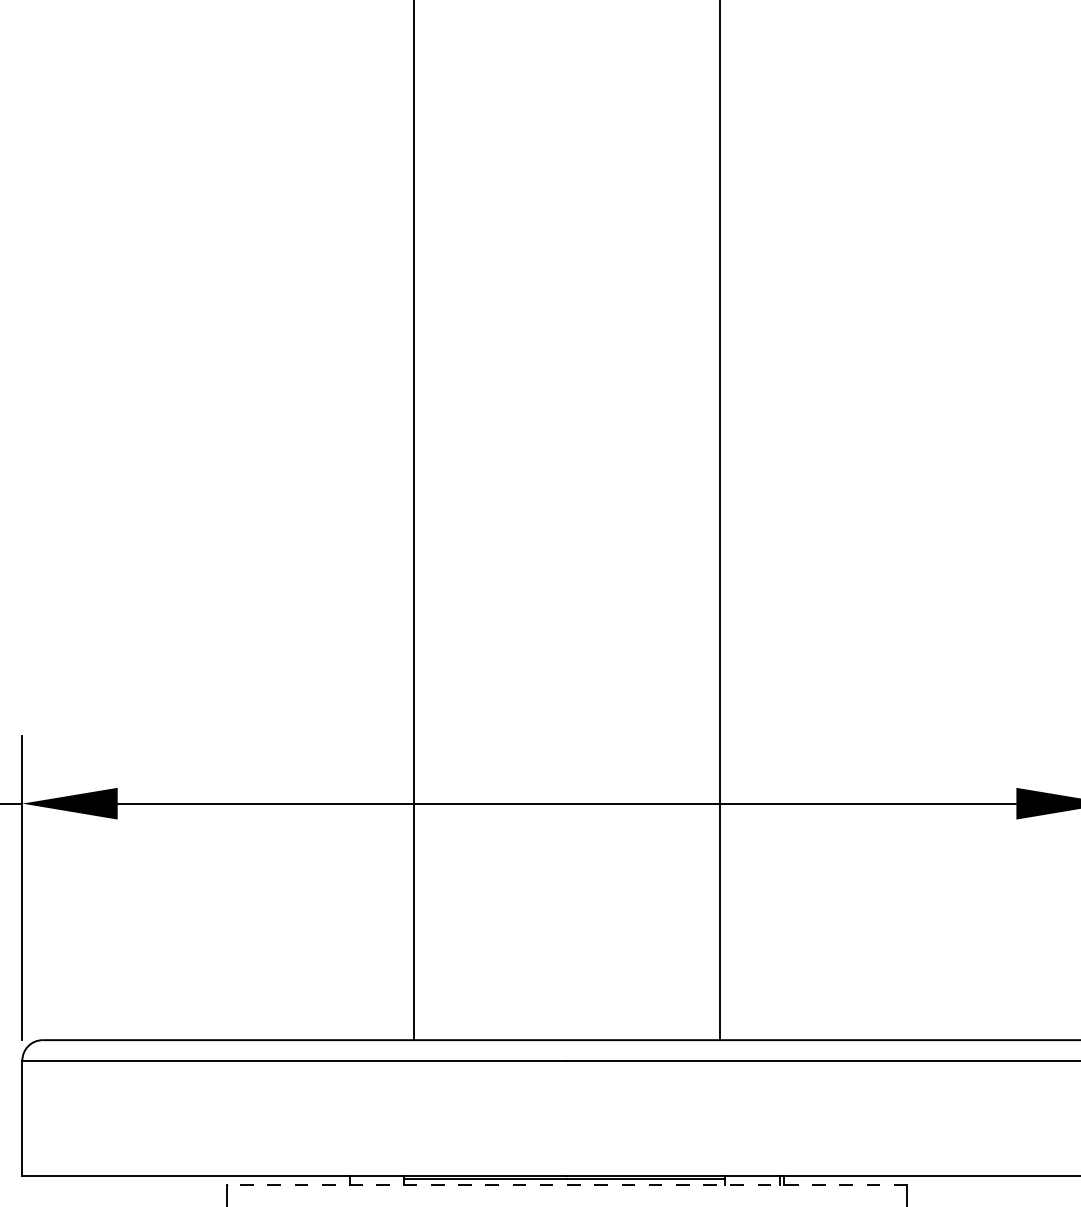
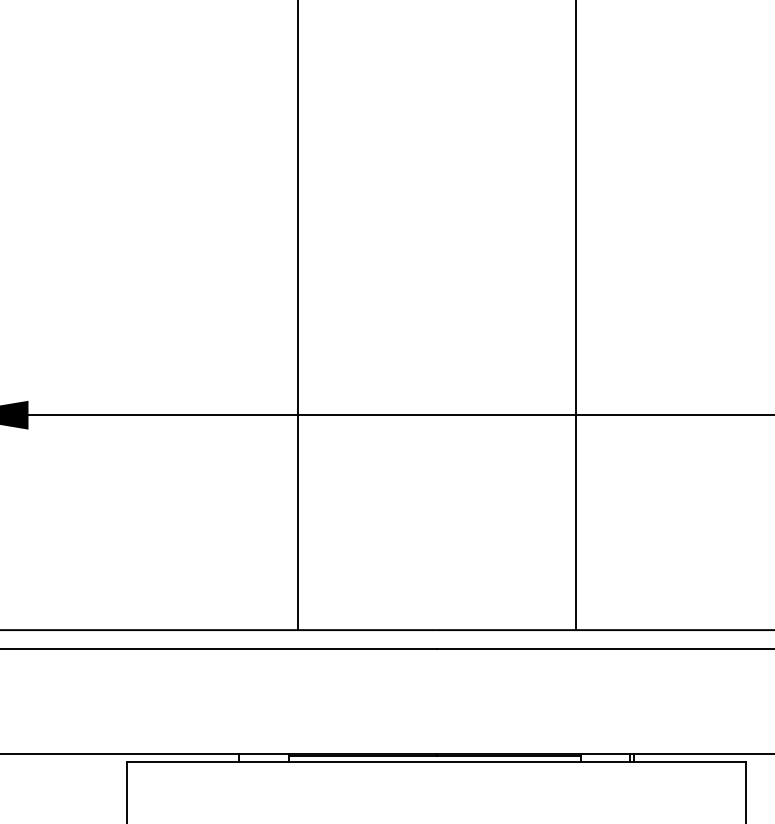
line: (566, 1185) -> (436, 762), dashed -> solid

